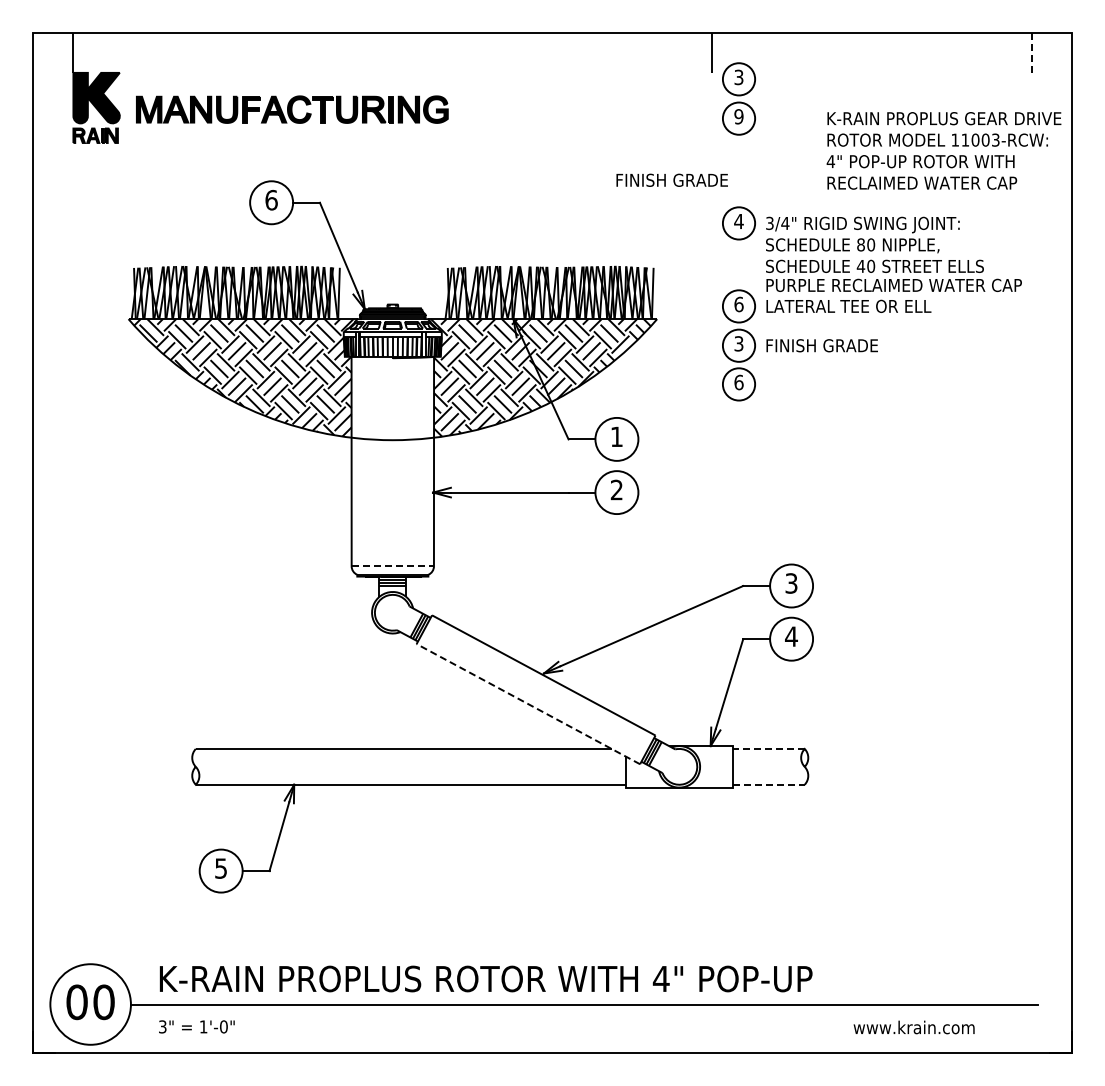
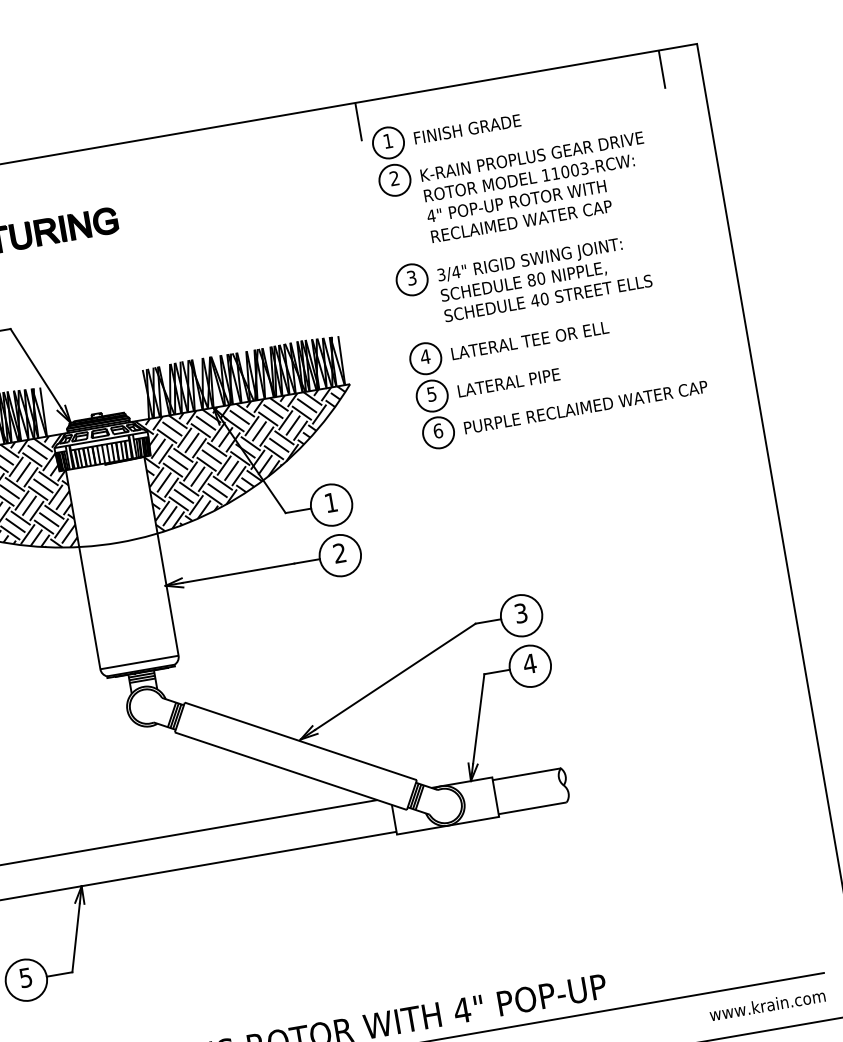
line: (1031, 52) -> (662, 69), dashed -> solid
text: (738, 77) -> (387, 141), 3 -> 1
text: (738, 116) -> (394, 178), 9 -> 2
text: (943, 150) -> (536, 187), moved
text: (671, 179) -> (466, 128), moved
text: (738, 221) -> (411, 278), 4 -> 3
text: (893, 284) -> (585, 406), moved
text: (738, 304) -> (424, 356), 6 -> 4
text: (739, 343) -> (432, 393), 3 -> 5
text: (822, 345) -> (511, 382), FINISH GRADE -> LATERAL PIPE
line: (393, 566) -> (140, 662), dashed -> solid
line: (528, 704) -> (291, 771), dashed -> solid
line: (768, 748) -> (526, 773), dashed -> solid
line: (768, 784) -> (532, 808), dashed -> solid
text: (913, 1027) -> (766, 1005), moved

